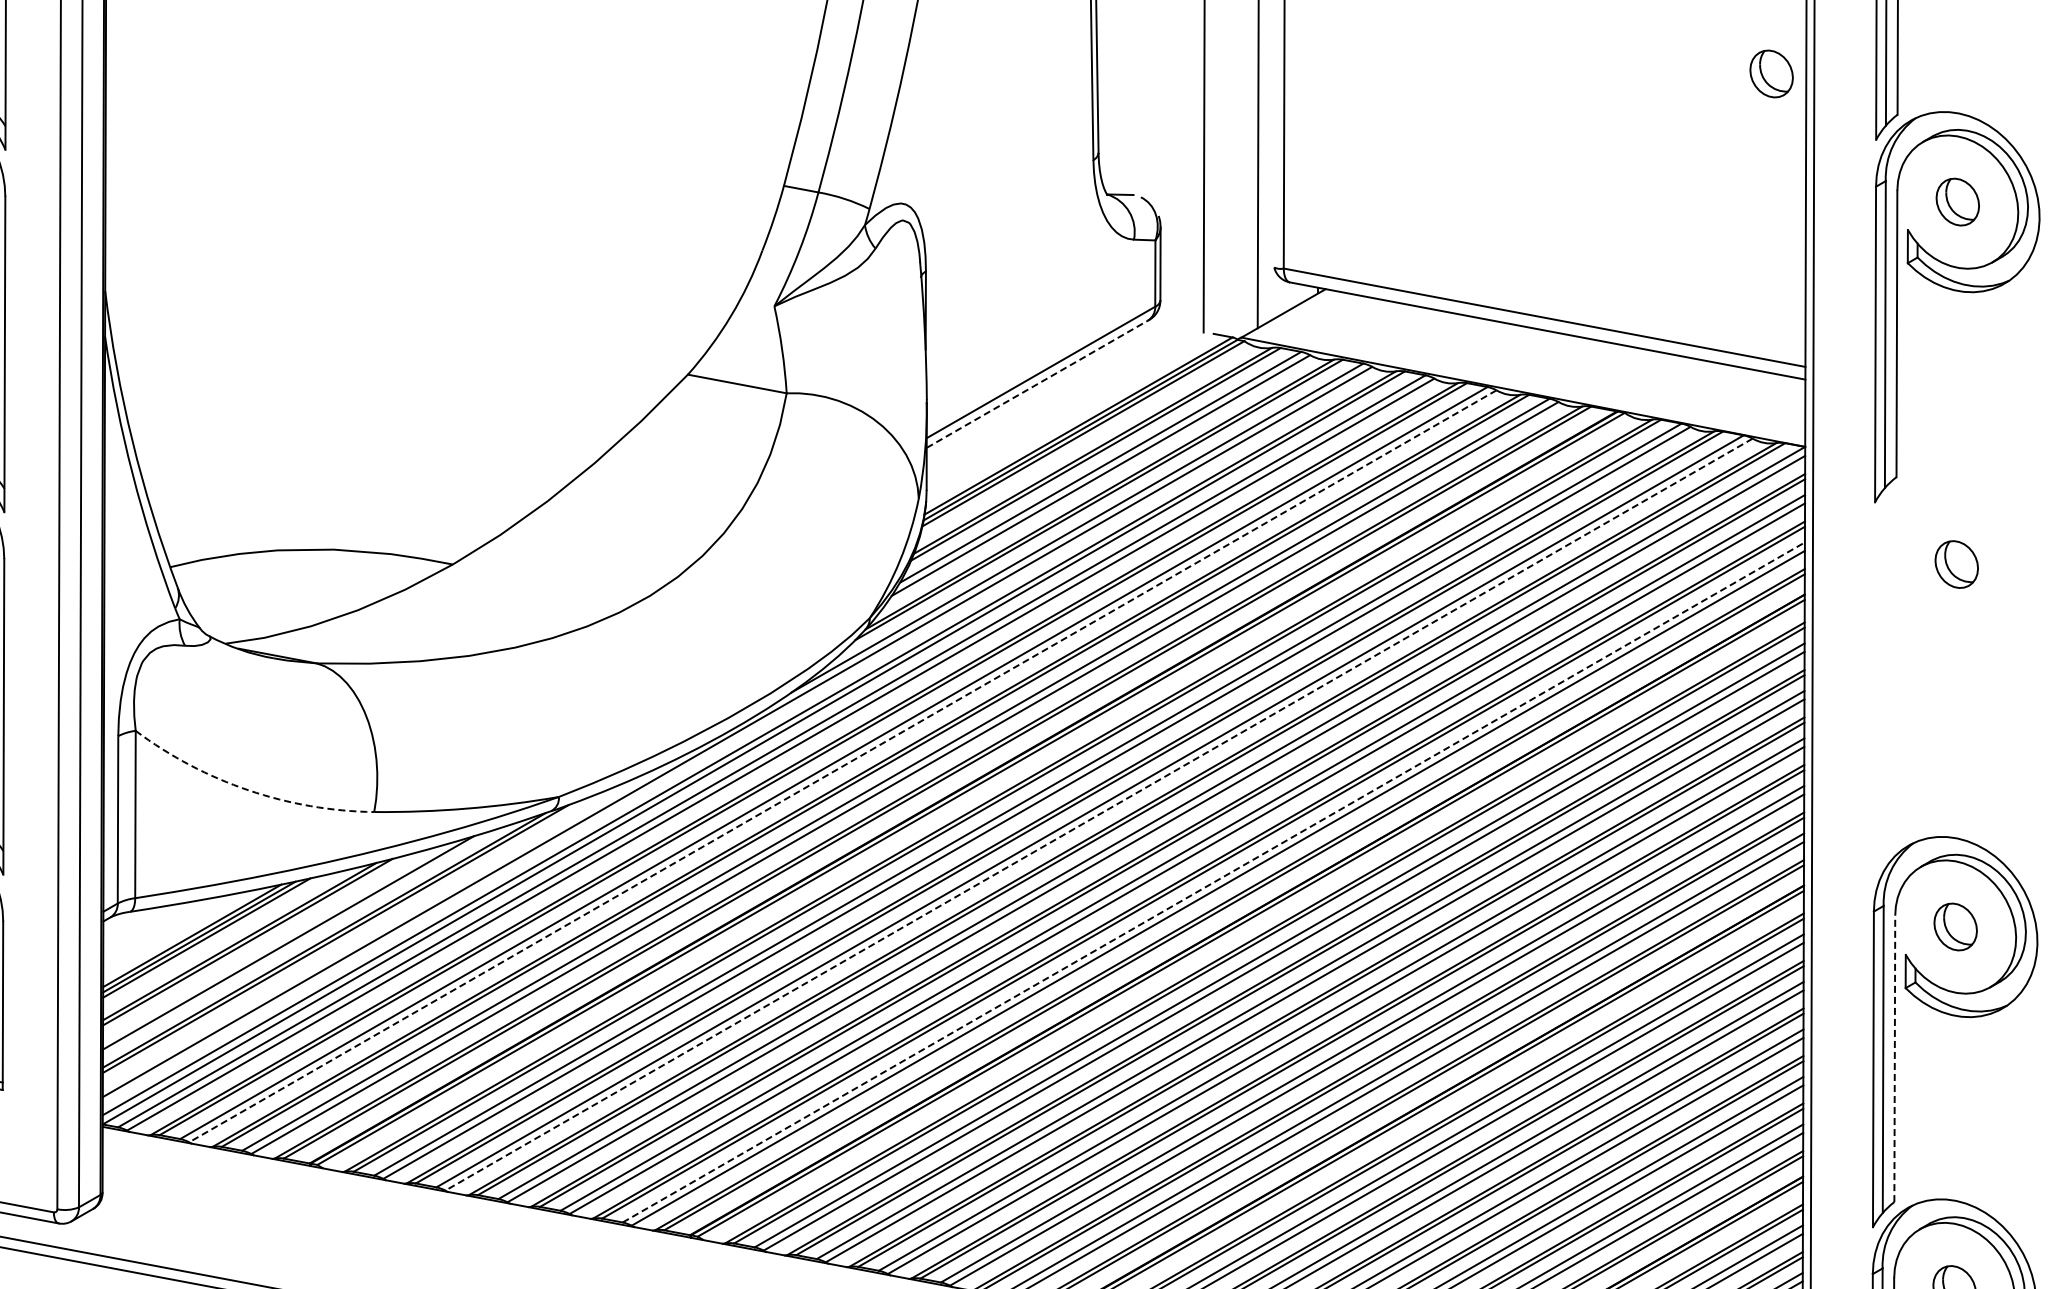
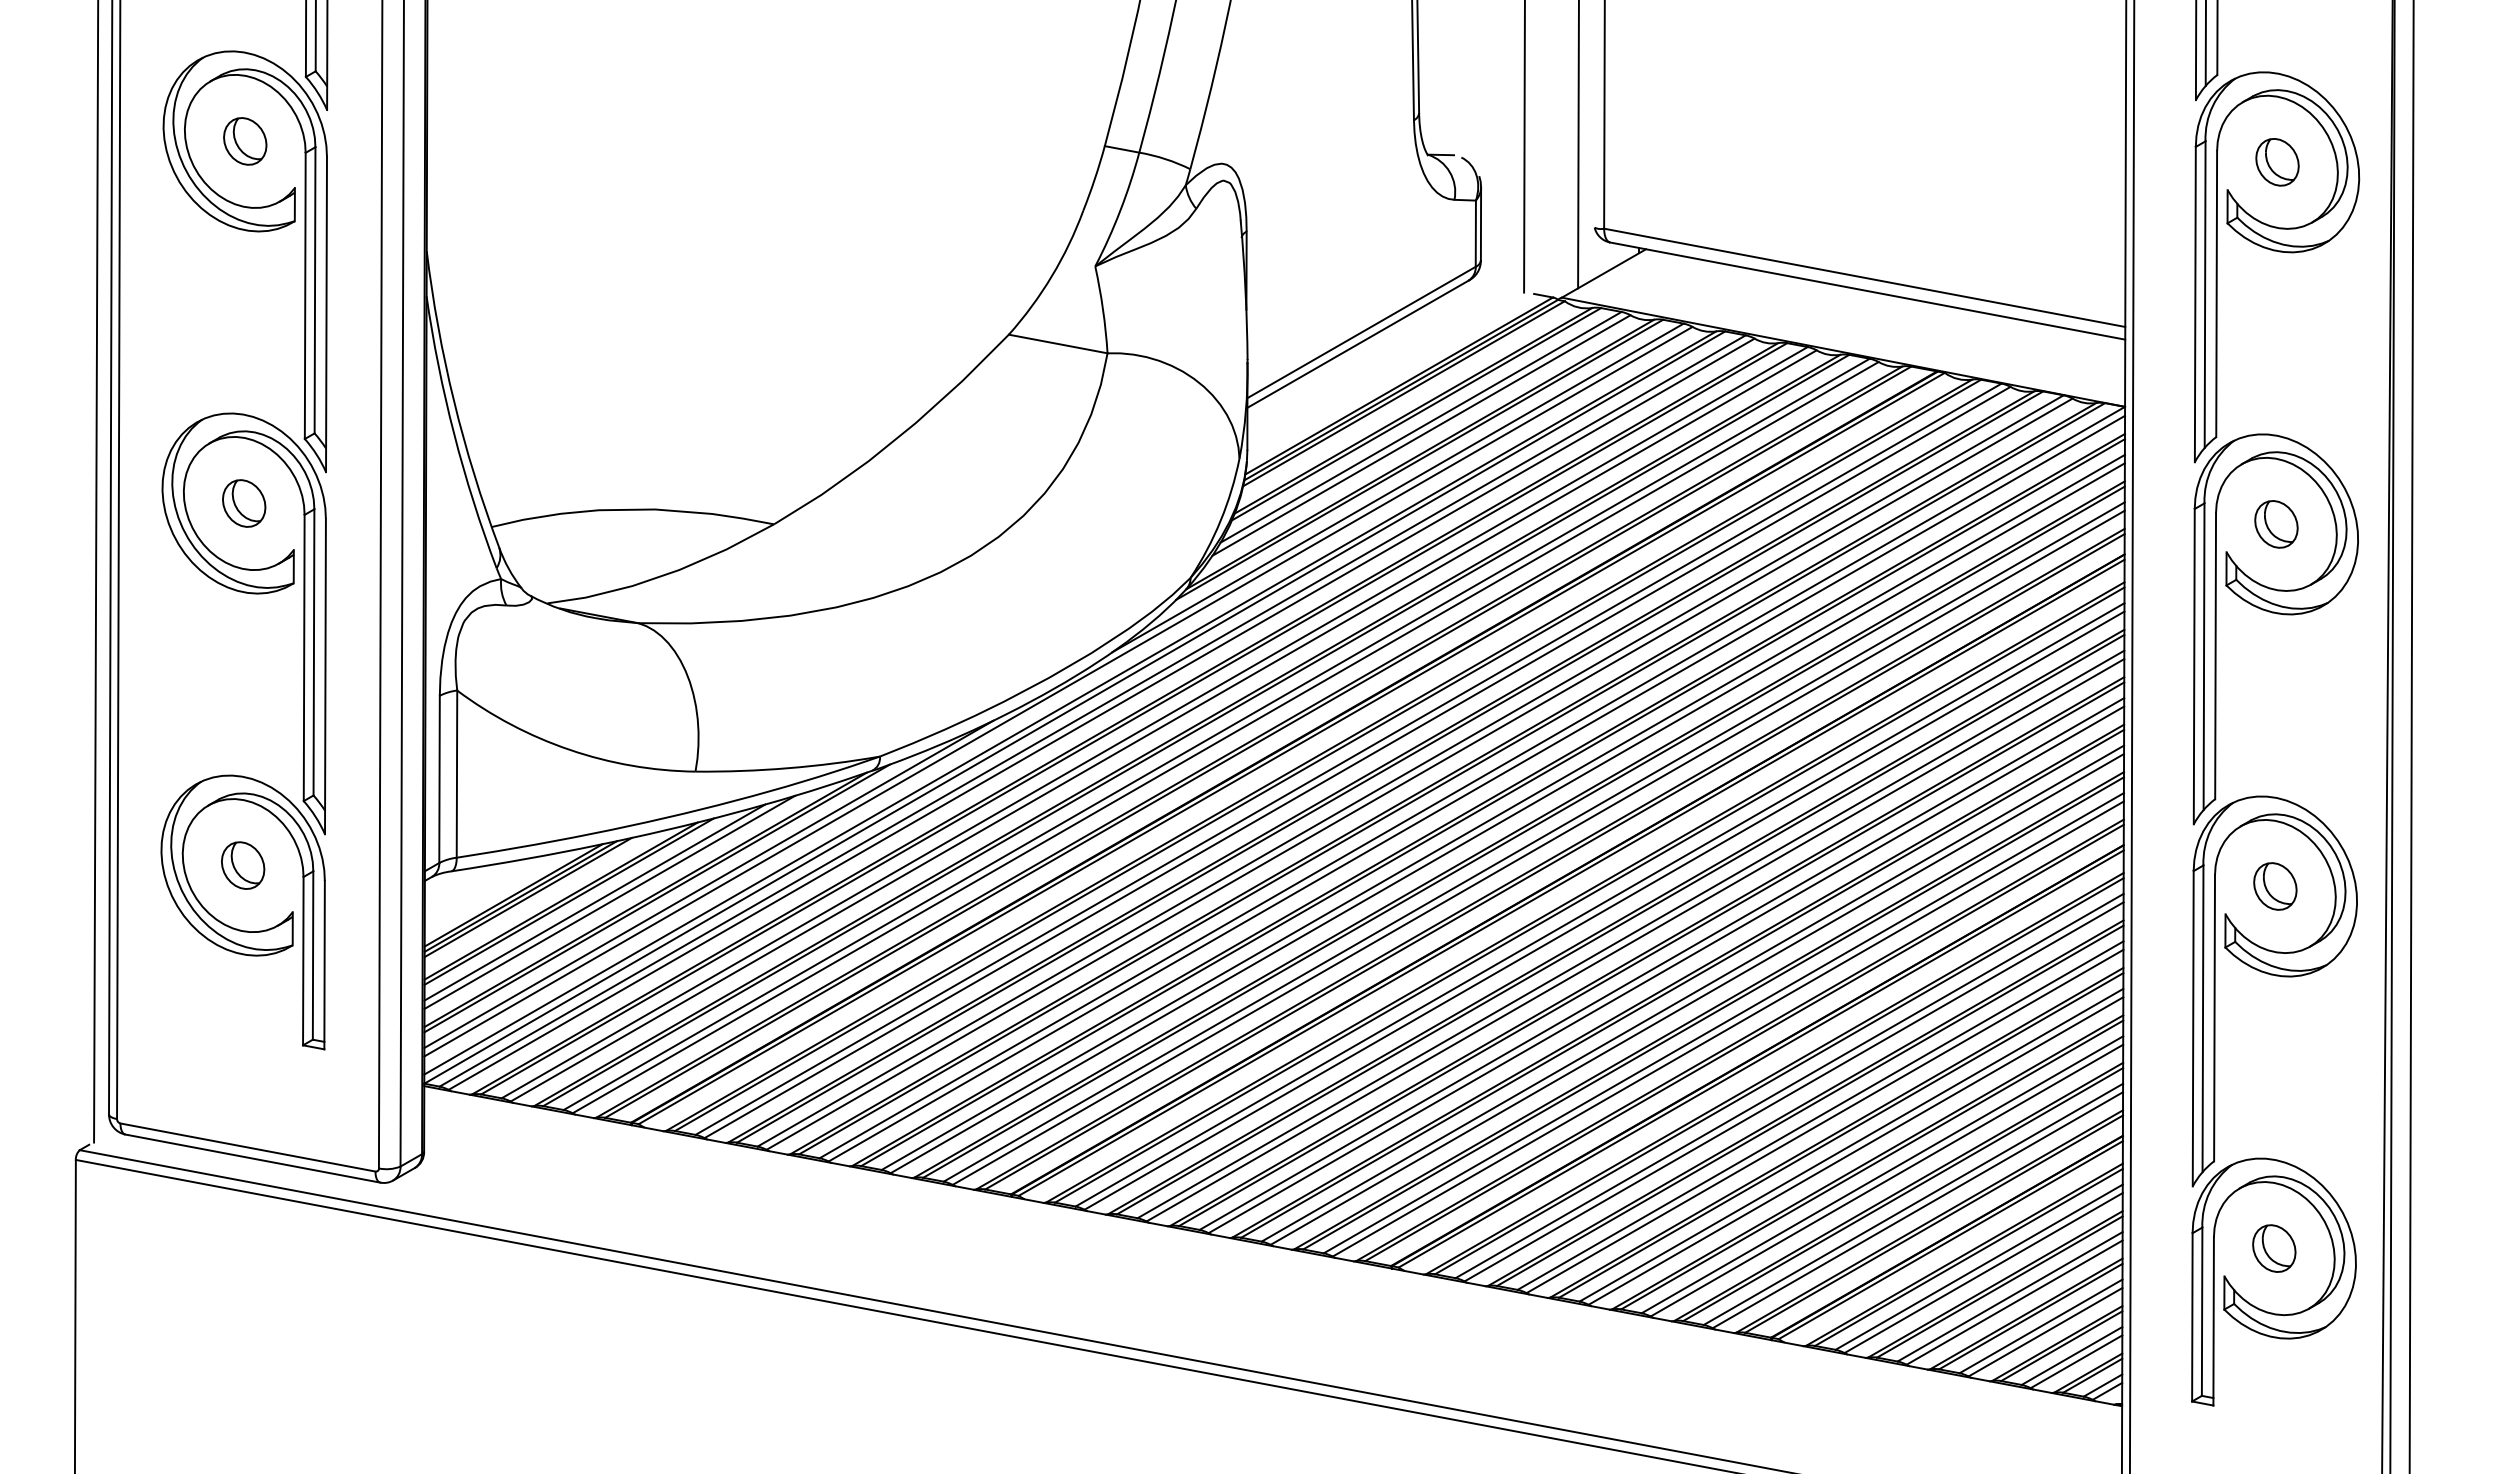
part: (1771, 74) -> (2091, 34), removed
line: (1037, 384) -> (1358, 344), dashed -> solid
part: (1957, 654) -> (2277, 614), added
line: (842, 766) -> (1163, 726), dashed -> solid
arc: (248, 789) -> (569, 749), dashed -> solid
line: (1098, 814) -> (1419, 774), dashed -> solid
line: (1214, 881) -> (1534, 841), dashed -> solid
line: (387, 924) -> (708, 883), added
line: (273, 943) -> (594, 902), added
line: (1894, 1058) -> (2214, 1017), dashed -> solid

